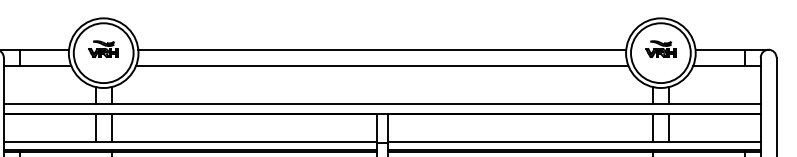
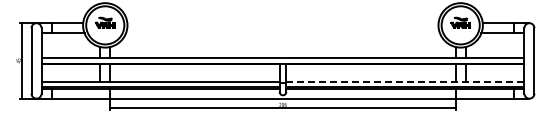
line: (381, 50) -> (282, 23), removed
line: (381, 65) -> (282, 33), removed
line: (572, 142) -> (404, 82), solid -> dashed

